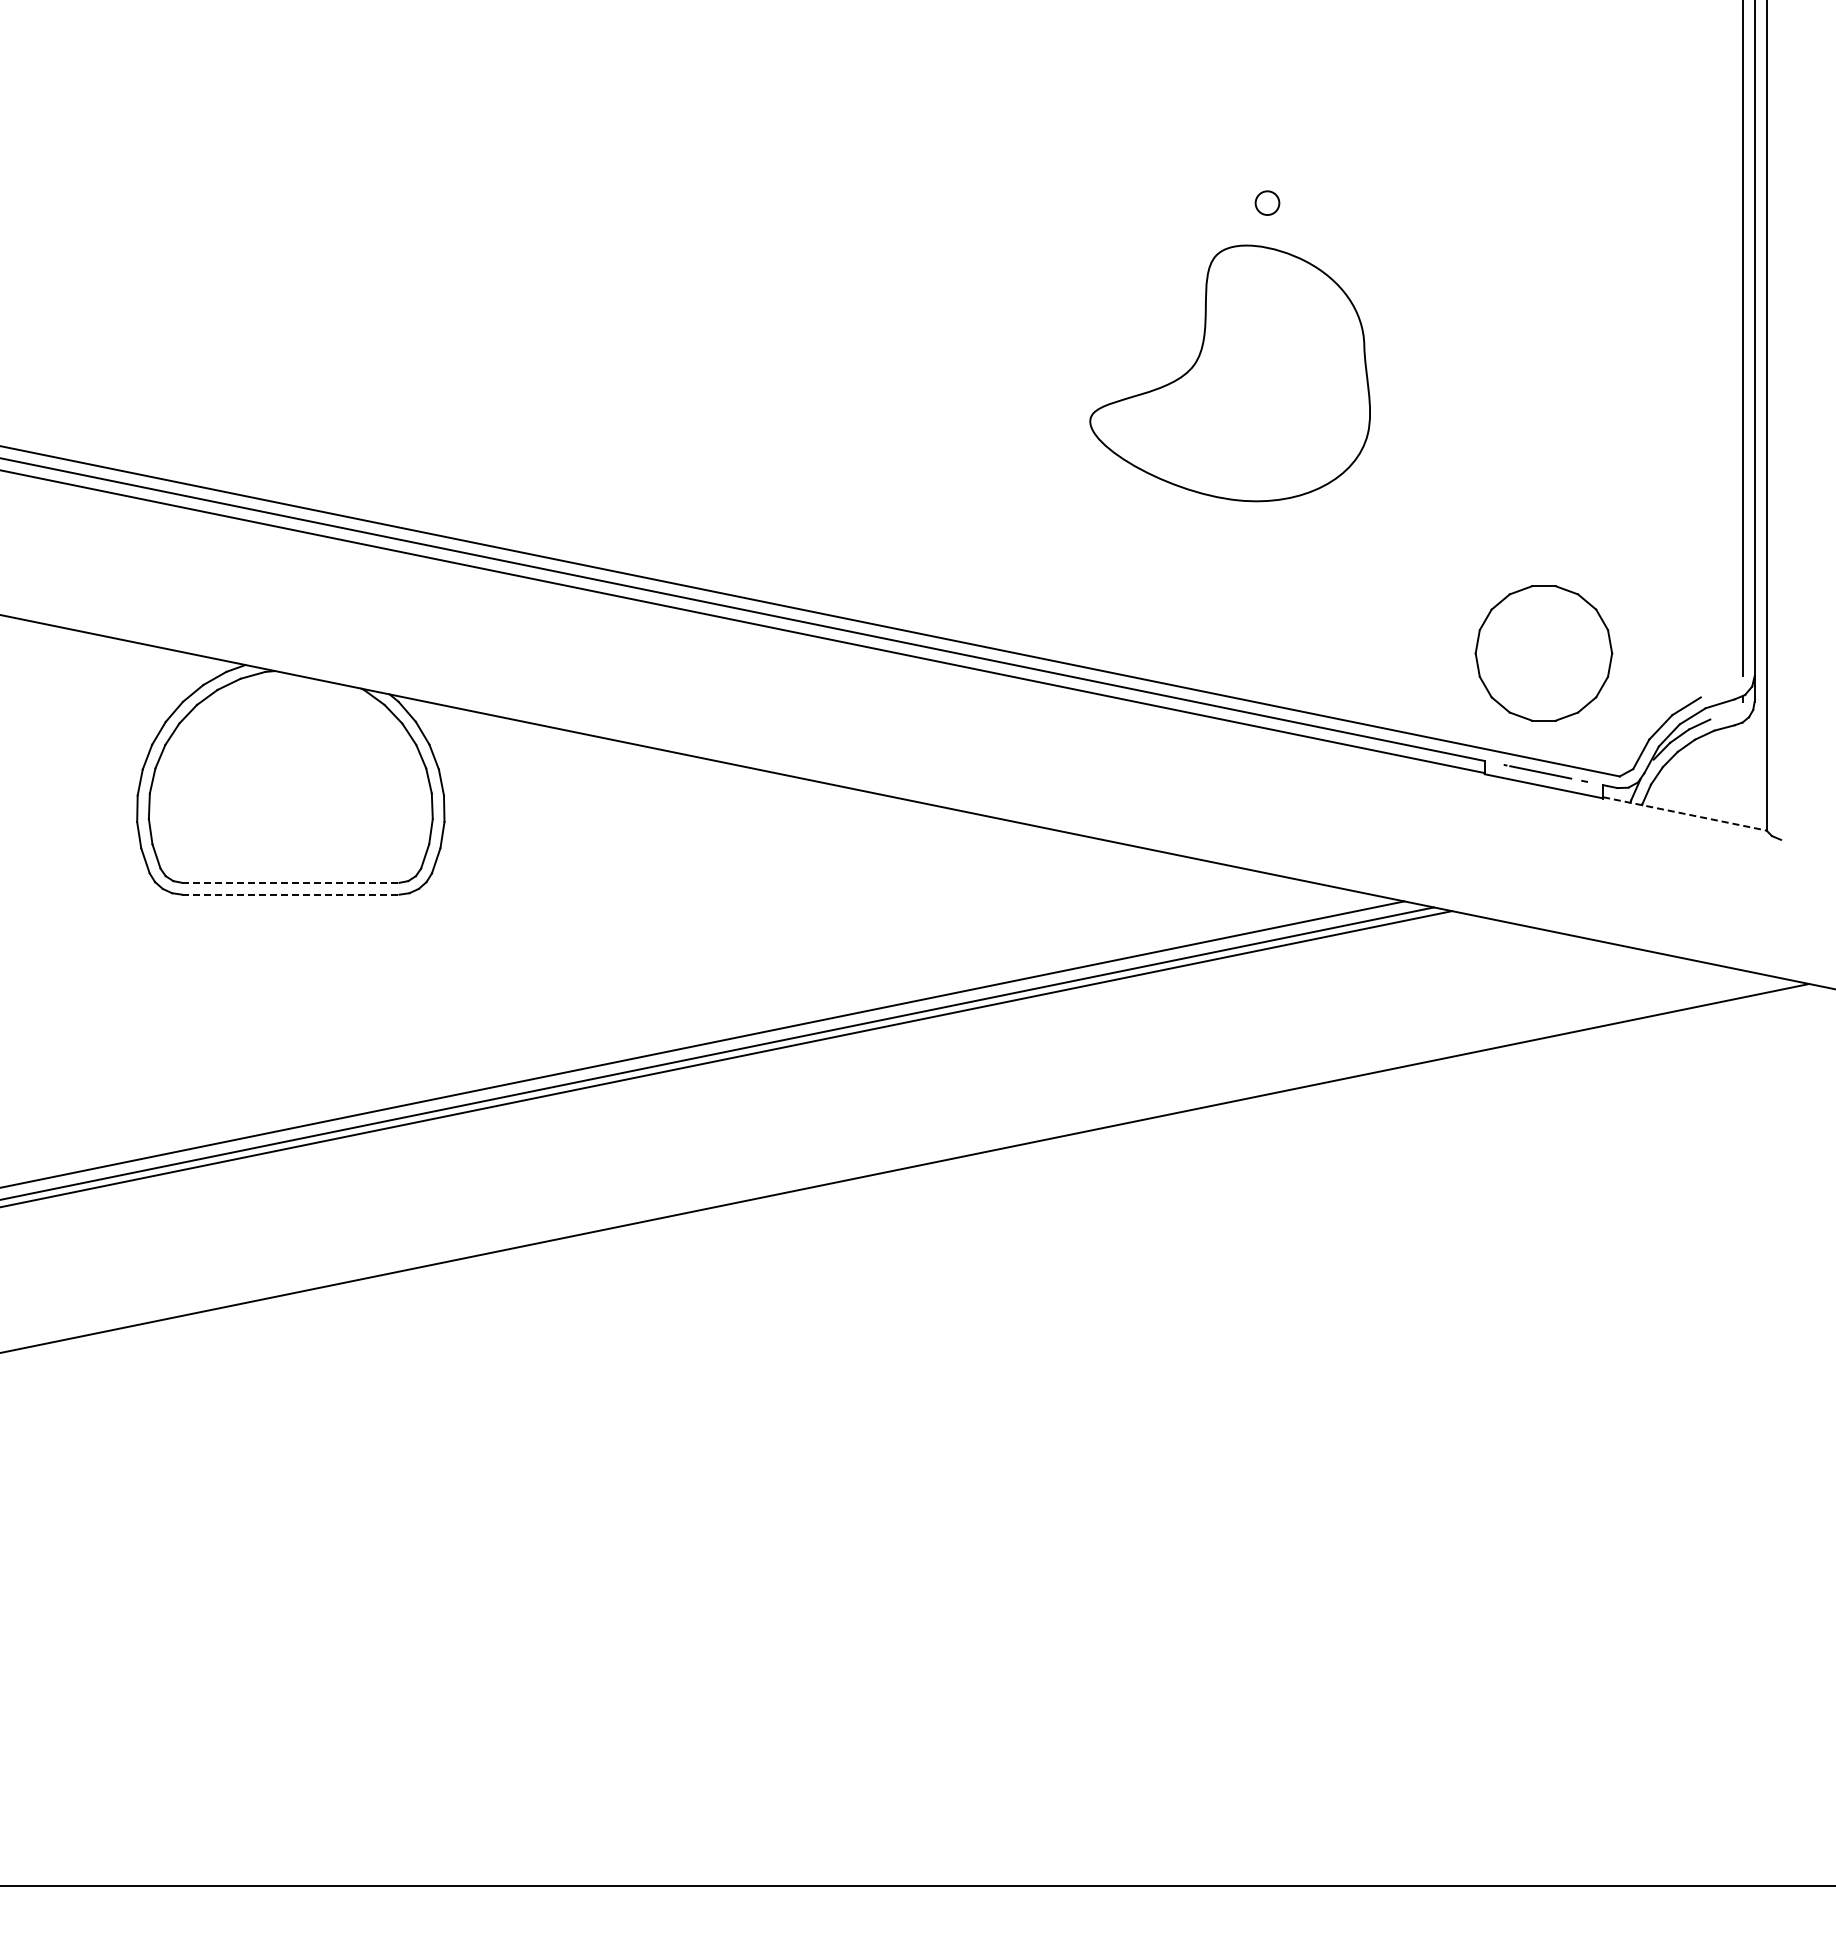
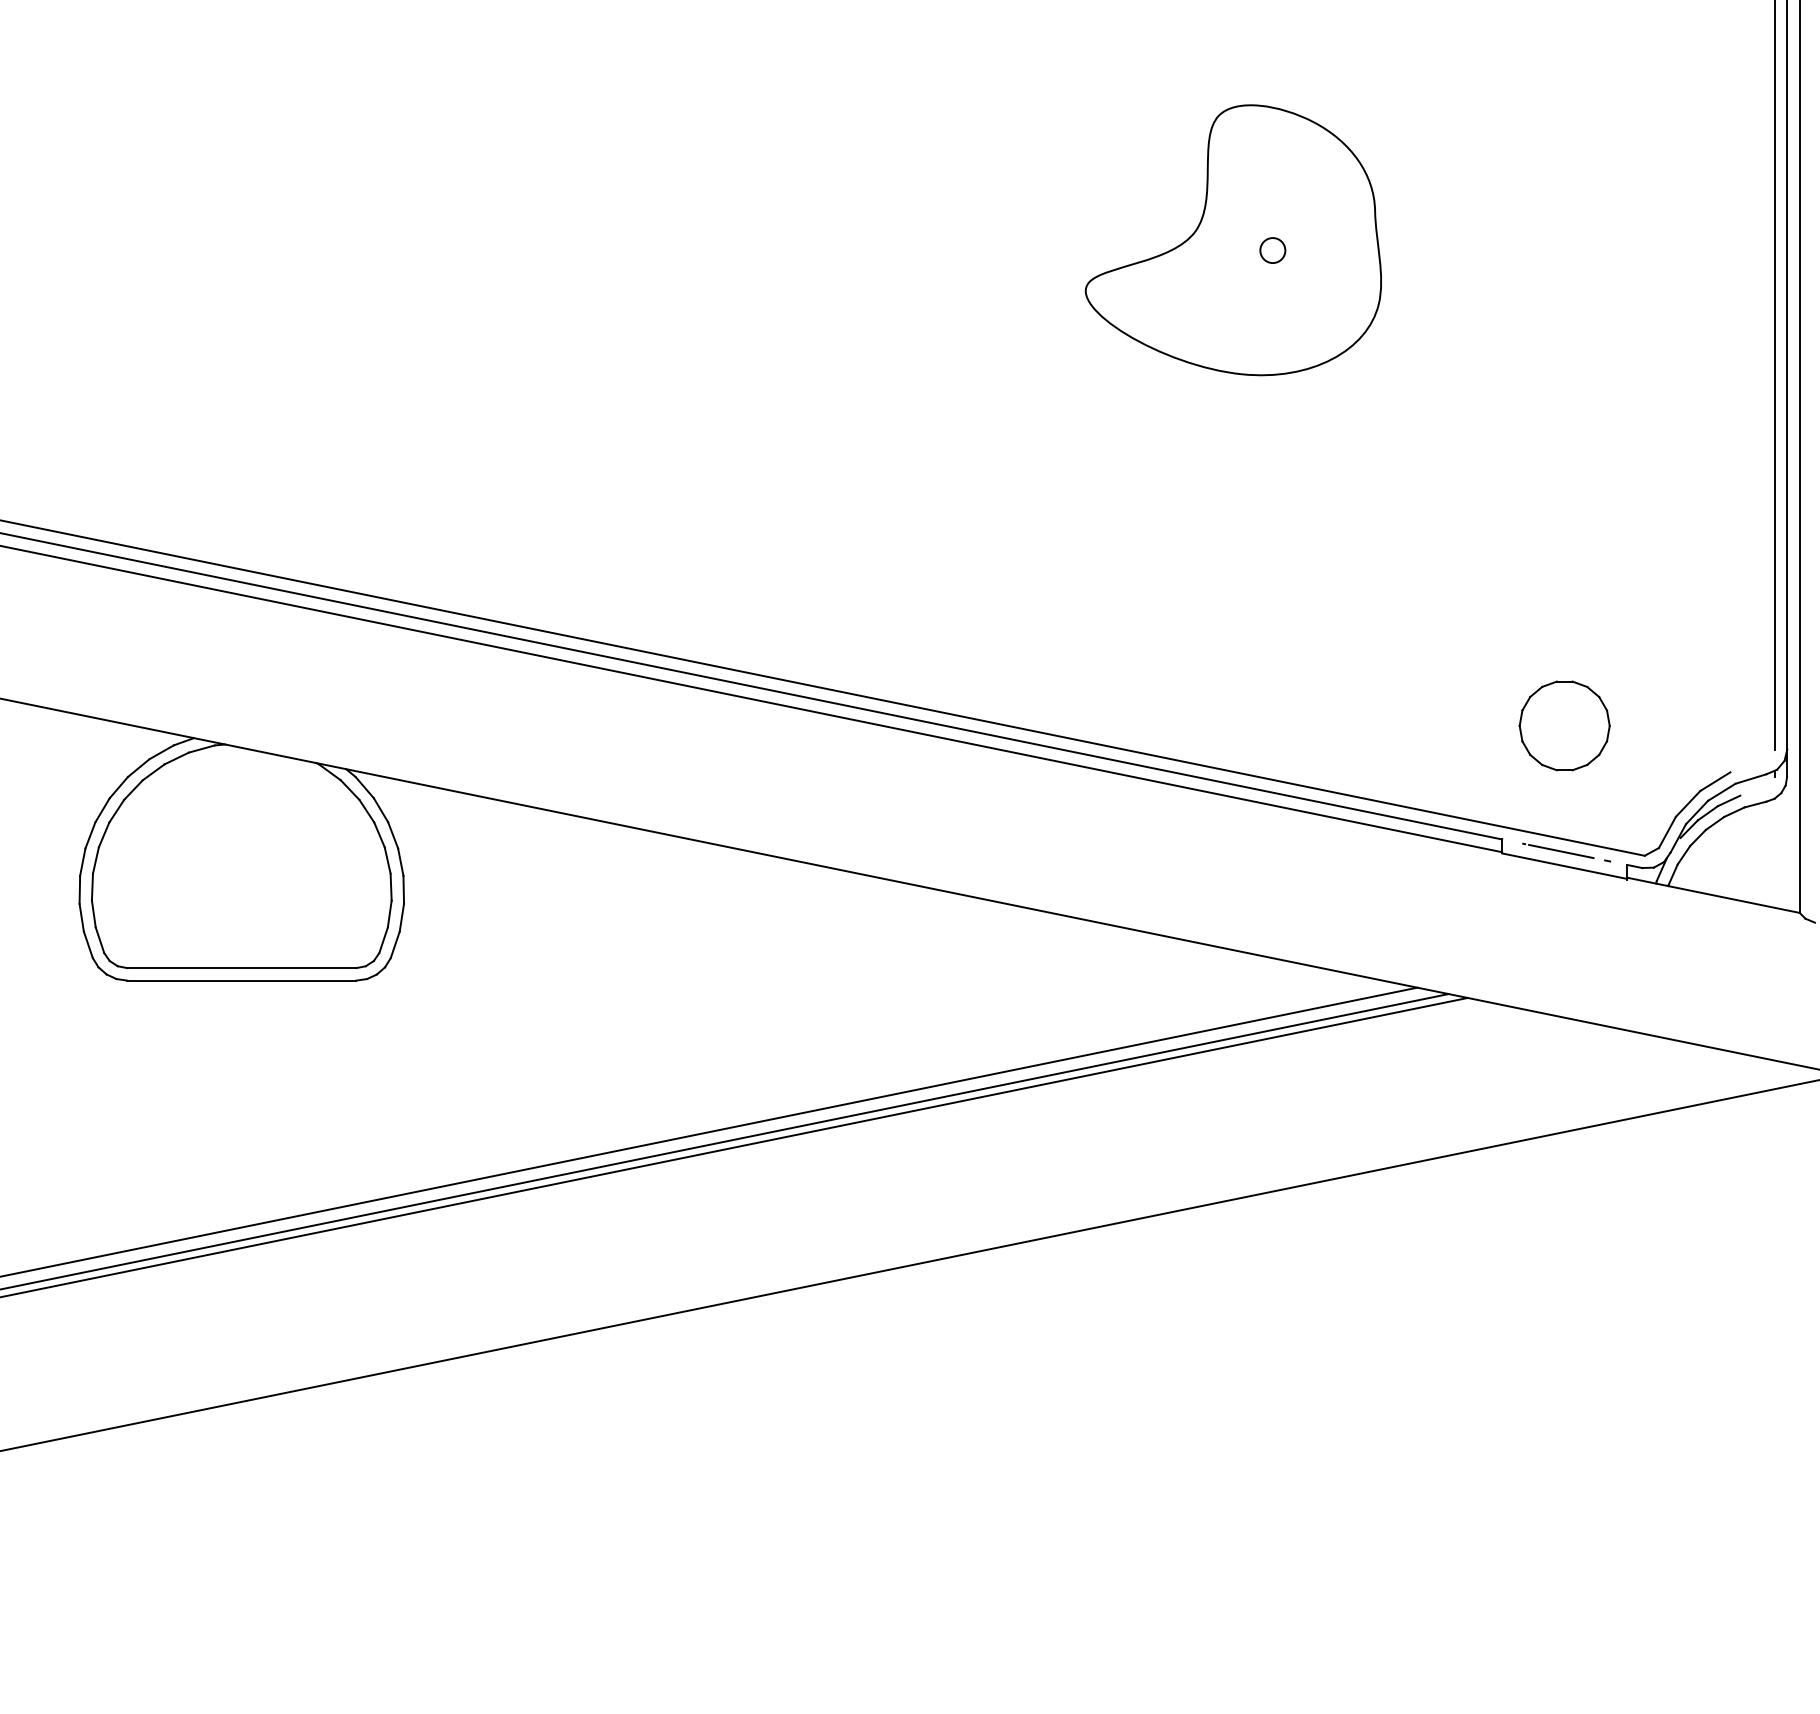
part: (1229, 373) -> (1232, 240), moved
part: (1543, 653) -> (1564, 725), size x0.62
line: (1685, 814) -> (1714, 895), dashed -> solid
line: (290, 882) -> (241, 967), dashed -> solid
line: (290, 894) -> (241, 980), dashed -> solid

